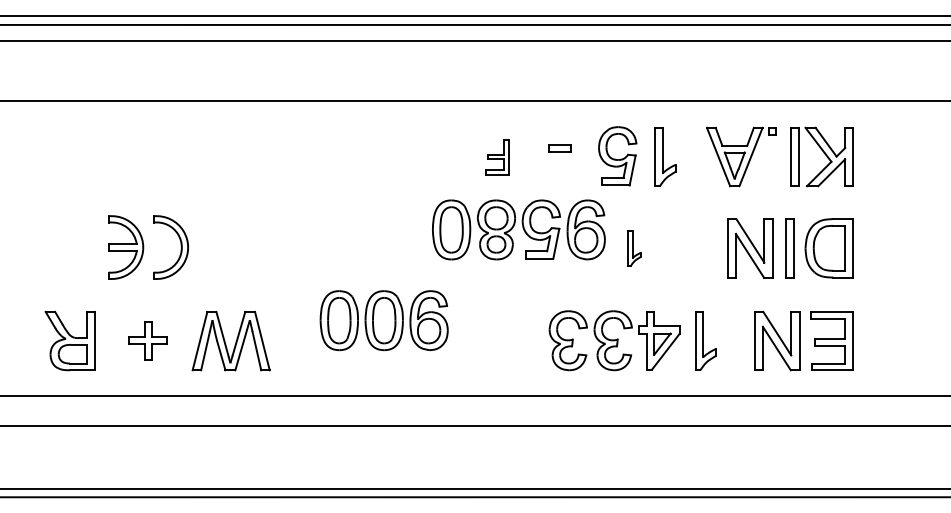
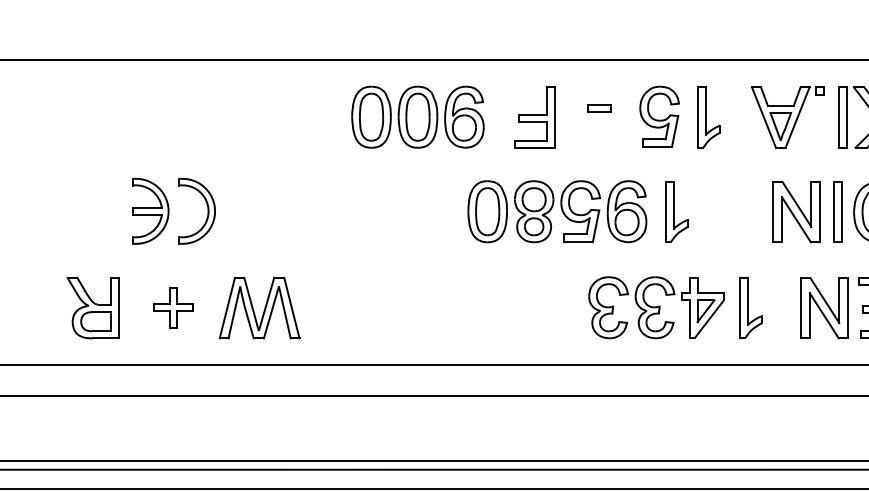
part: (497, 156) -> (535, 117), size x1.67
part: (518, 229) -> (556, 211), moved
part: (634, 248) -> (676, 212), size x1.67
part: (383, 320) -> (417, 117), moved

